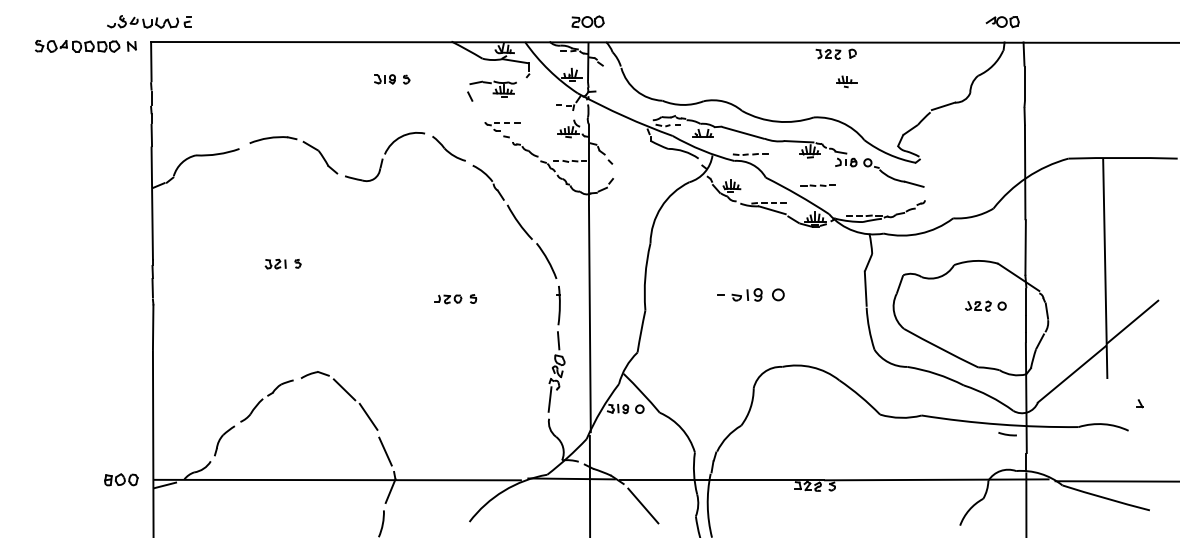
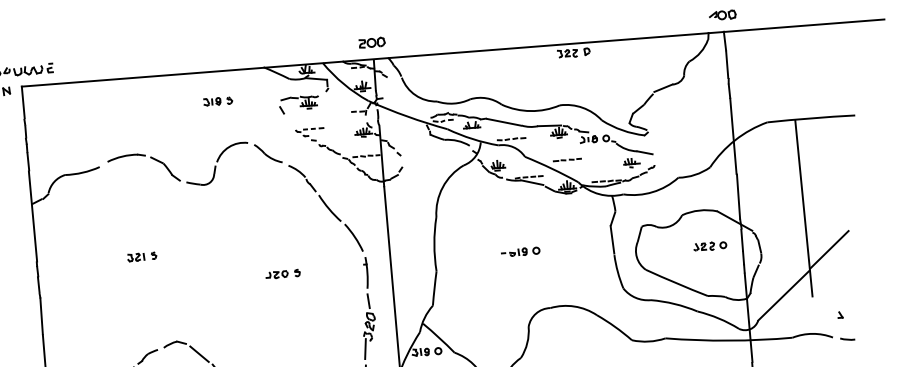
part: (1002, 22) -> (722, 15), moved
part: (846, 81) -> (631, 162), moved
part: (751, 294) -> (520, 251), size x0.71
line: (1007, 434) -> (847, 339), moved

